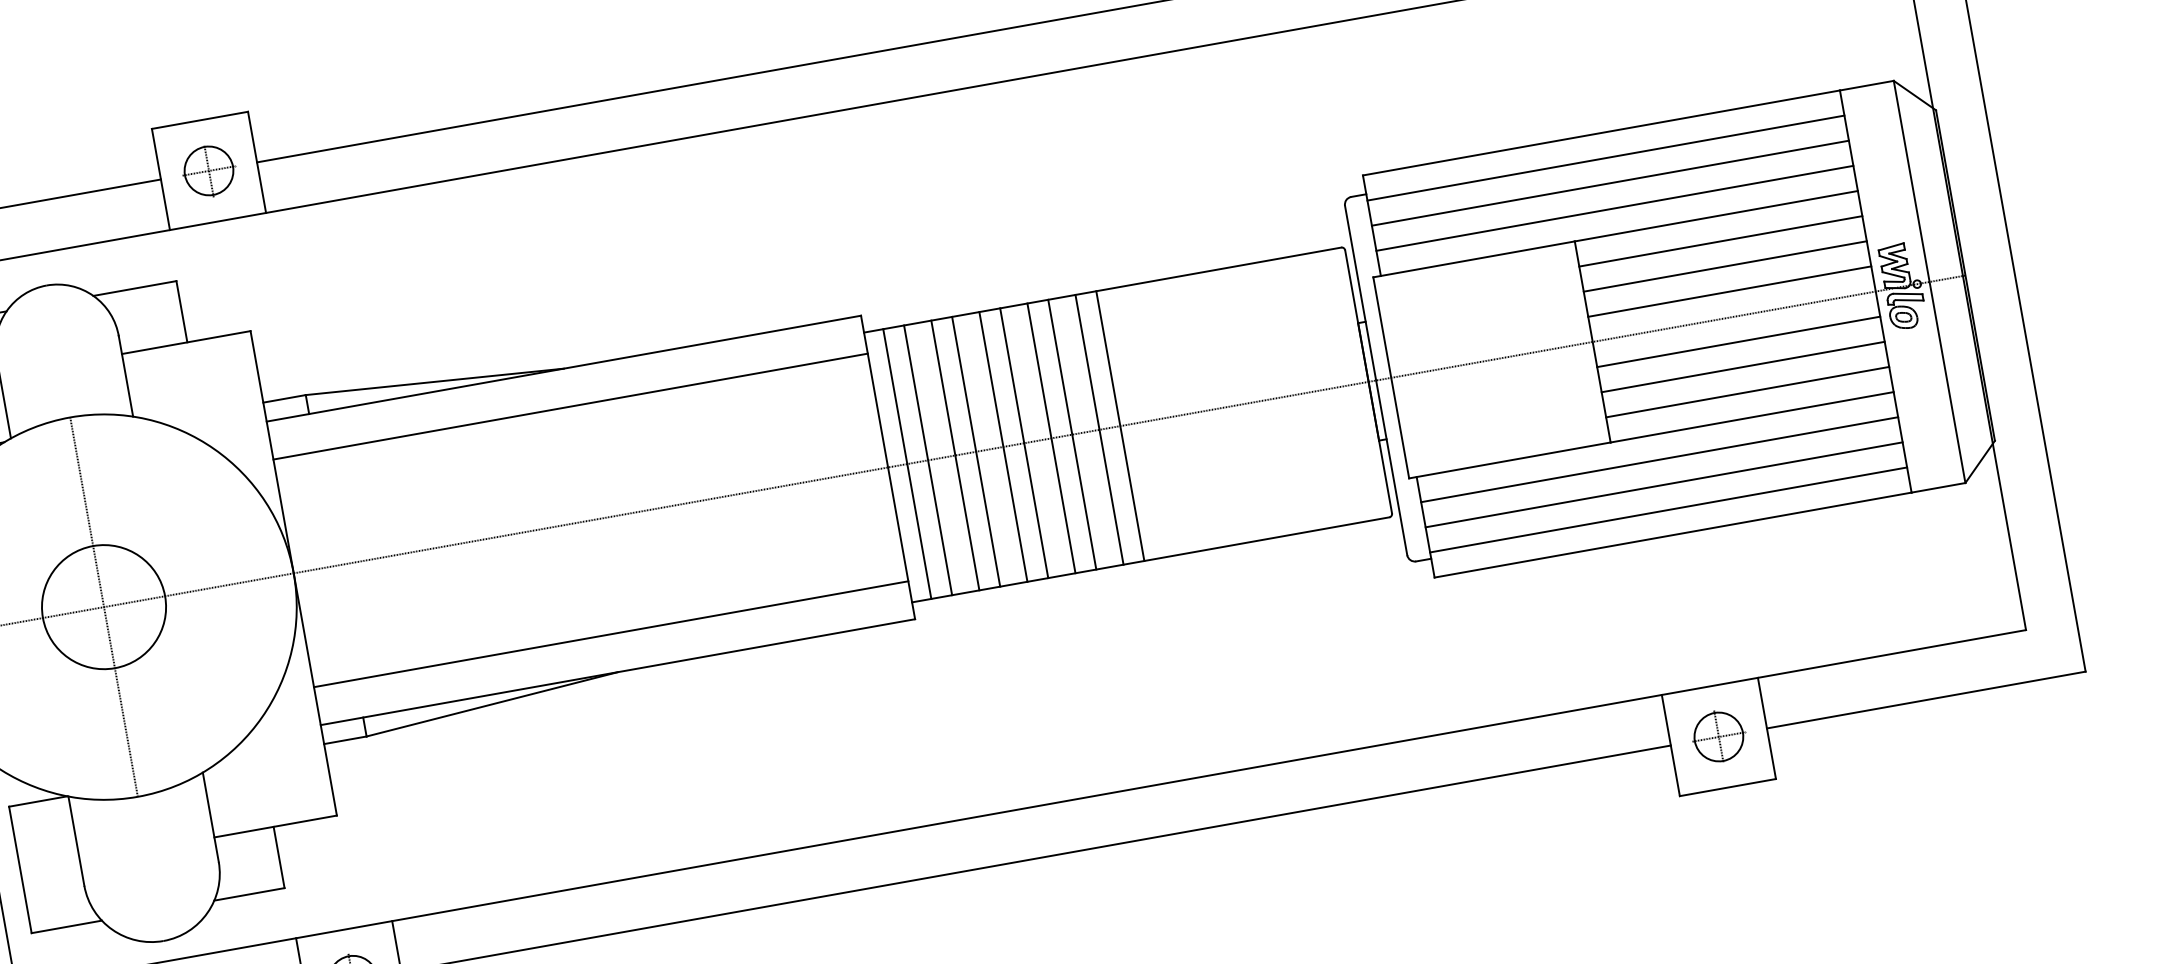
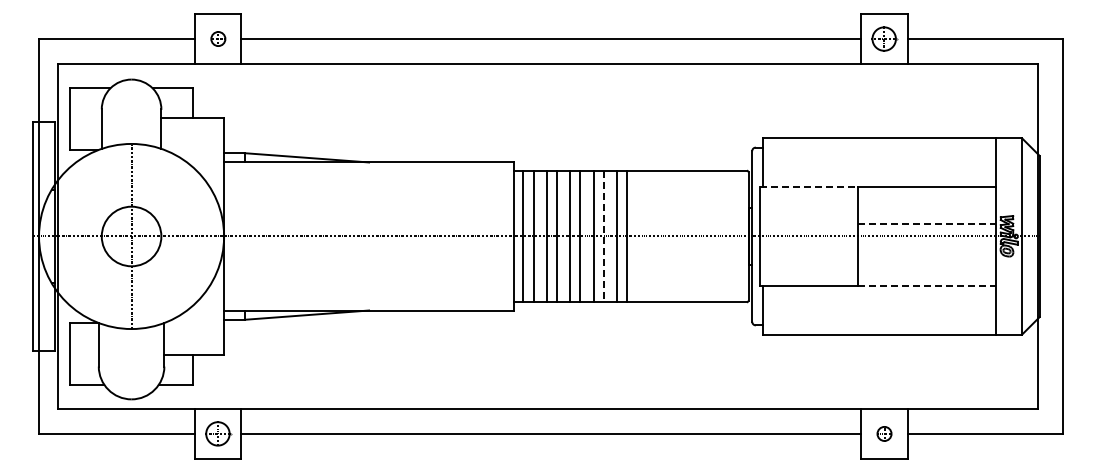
line: (1605, 157) -> (879, 150), removed
part: (209, 169) -> (218, 38), size x0.6
line: (1610, 182) -> (879, 162), removed
line: (1614, 209) -> (879, 175), removed
line: (1719, 241) -> (926, 199), removed
line: (1475, 259) -> (809, 187), solid -> dashed
line: (1724, 265) -> (926, 211), removed
line: (1731, 291) -> (927, 224), solid -> dashed
line: (1737, 341) -> (926, 248), removed
line: (1742, 368) -> (926, 261), removed
line: (1747, 392) -> (926, 273), removed
line: (571, 405) -> (369, 180), removed
line: (1753, 416) -> (927, 285), solid -> dashed
line: (1071, 434) -> (603, 236), solid -> dashed
line: (1659, 459) -> (879, 297), removed
line: (1664, 485) -> (879, 310), removed
line: (1668, 510) -> (879, 322), removed
line: (612, 635) -> (369, 292), removed
part: (1719, 736) -> (884, 433), size x0.6

